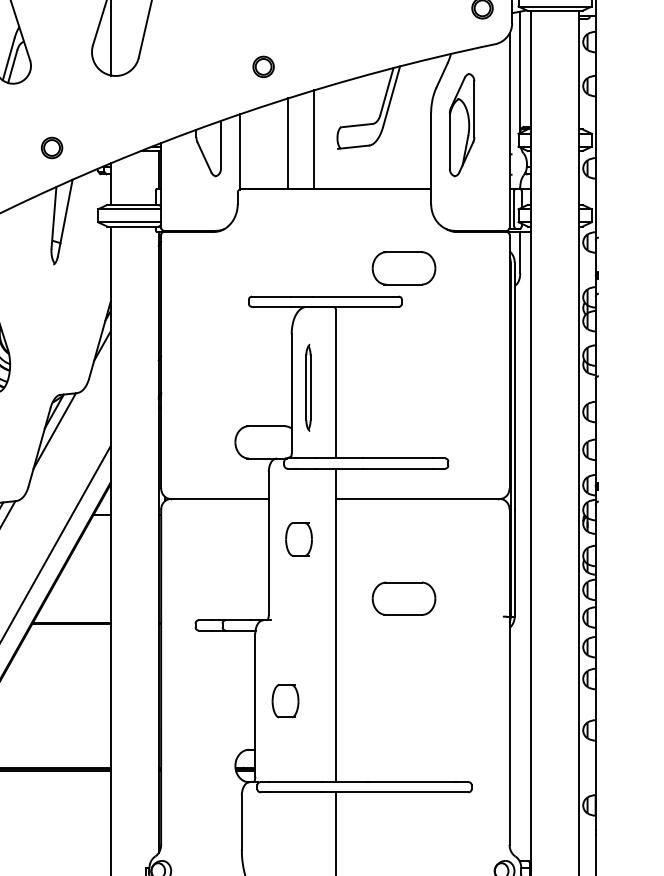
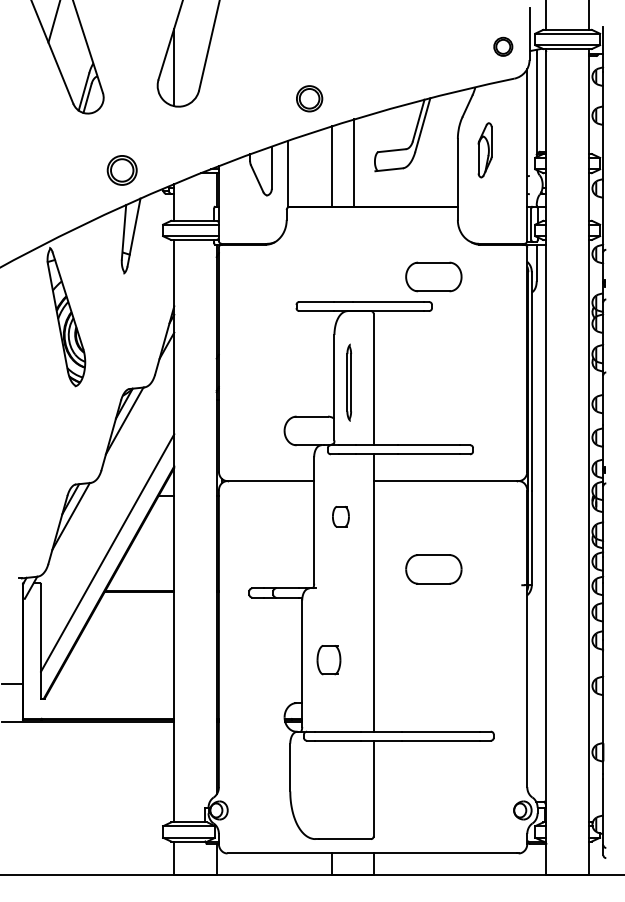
part: (263, 66) -> (309, 98), size x1.4
part: (461, 125) -> (484, 150), size x0.6
part: (52, 148) -> (122, 170), size x1.6
part: (298, 538) -> (340, 516), size x0.7

